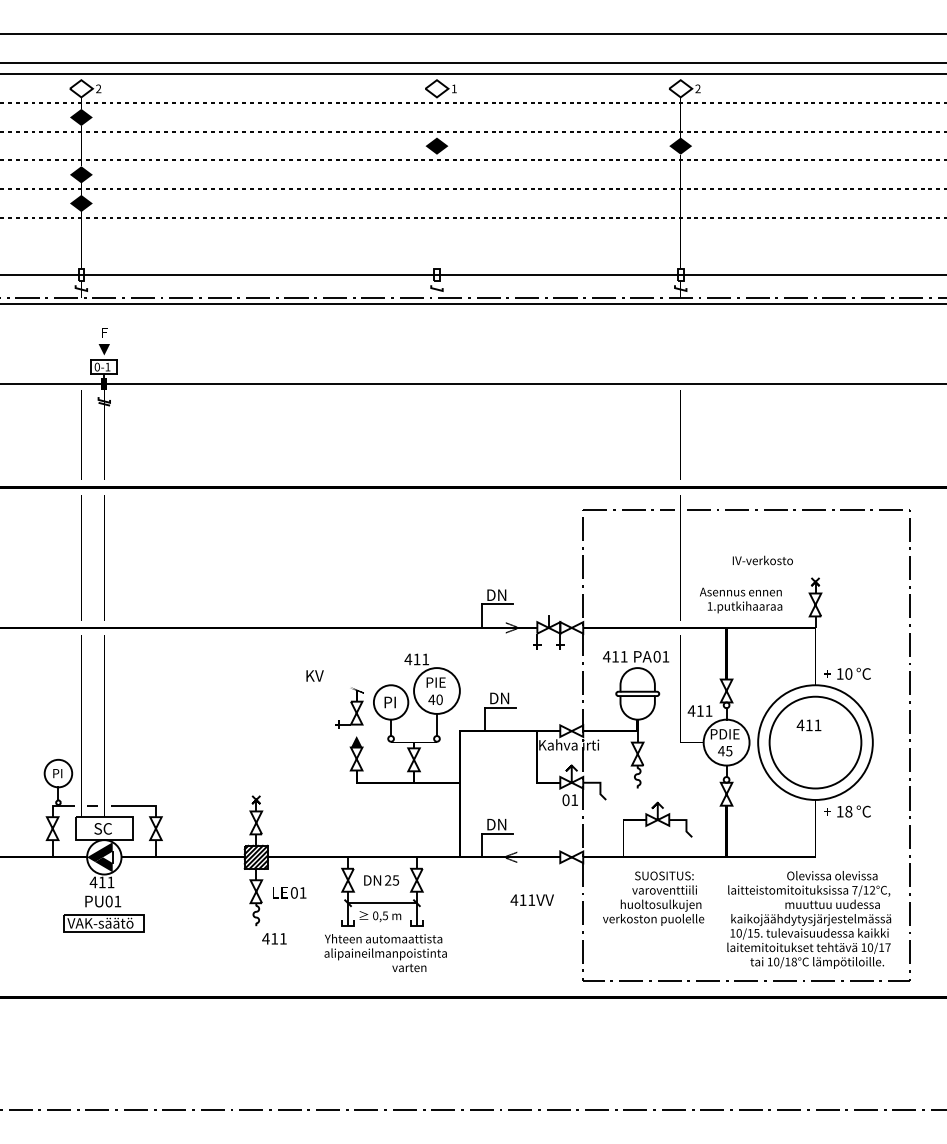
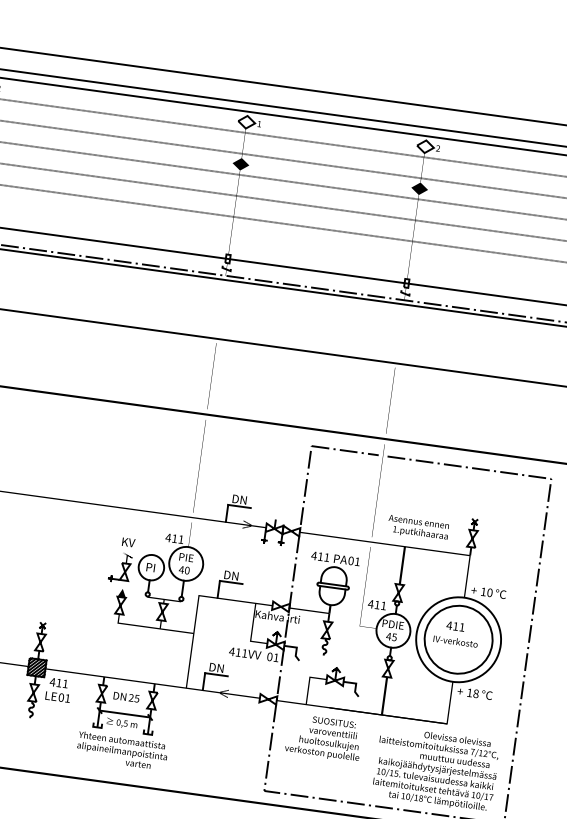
text: (762, 560) -> (455, 641), moved
text: (314, 675) -> (128, 542), moved
text: (531, 899) -> (244, 652), moved
text: (274, 938) -> (59, 682), moved

